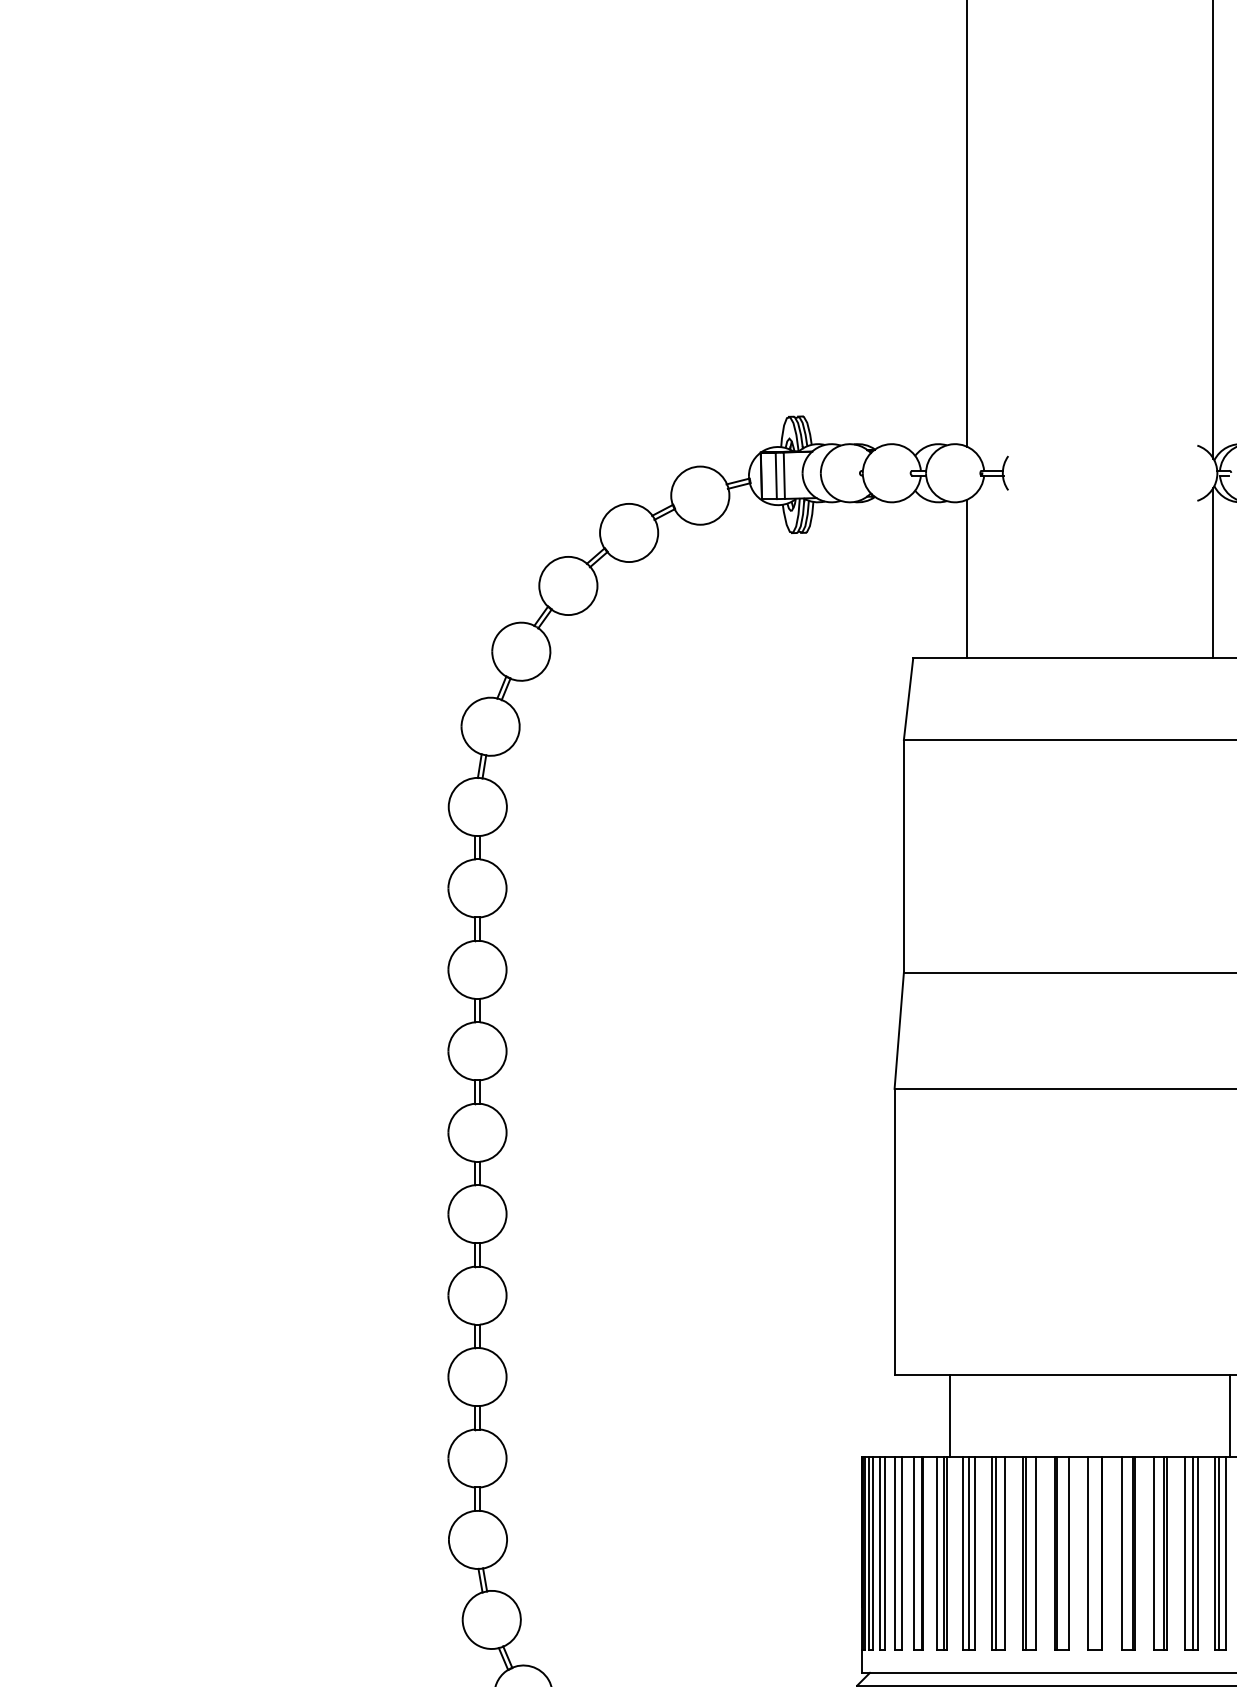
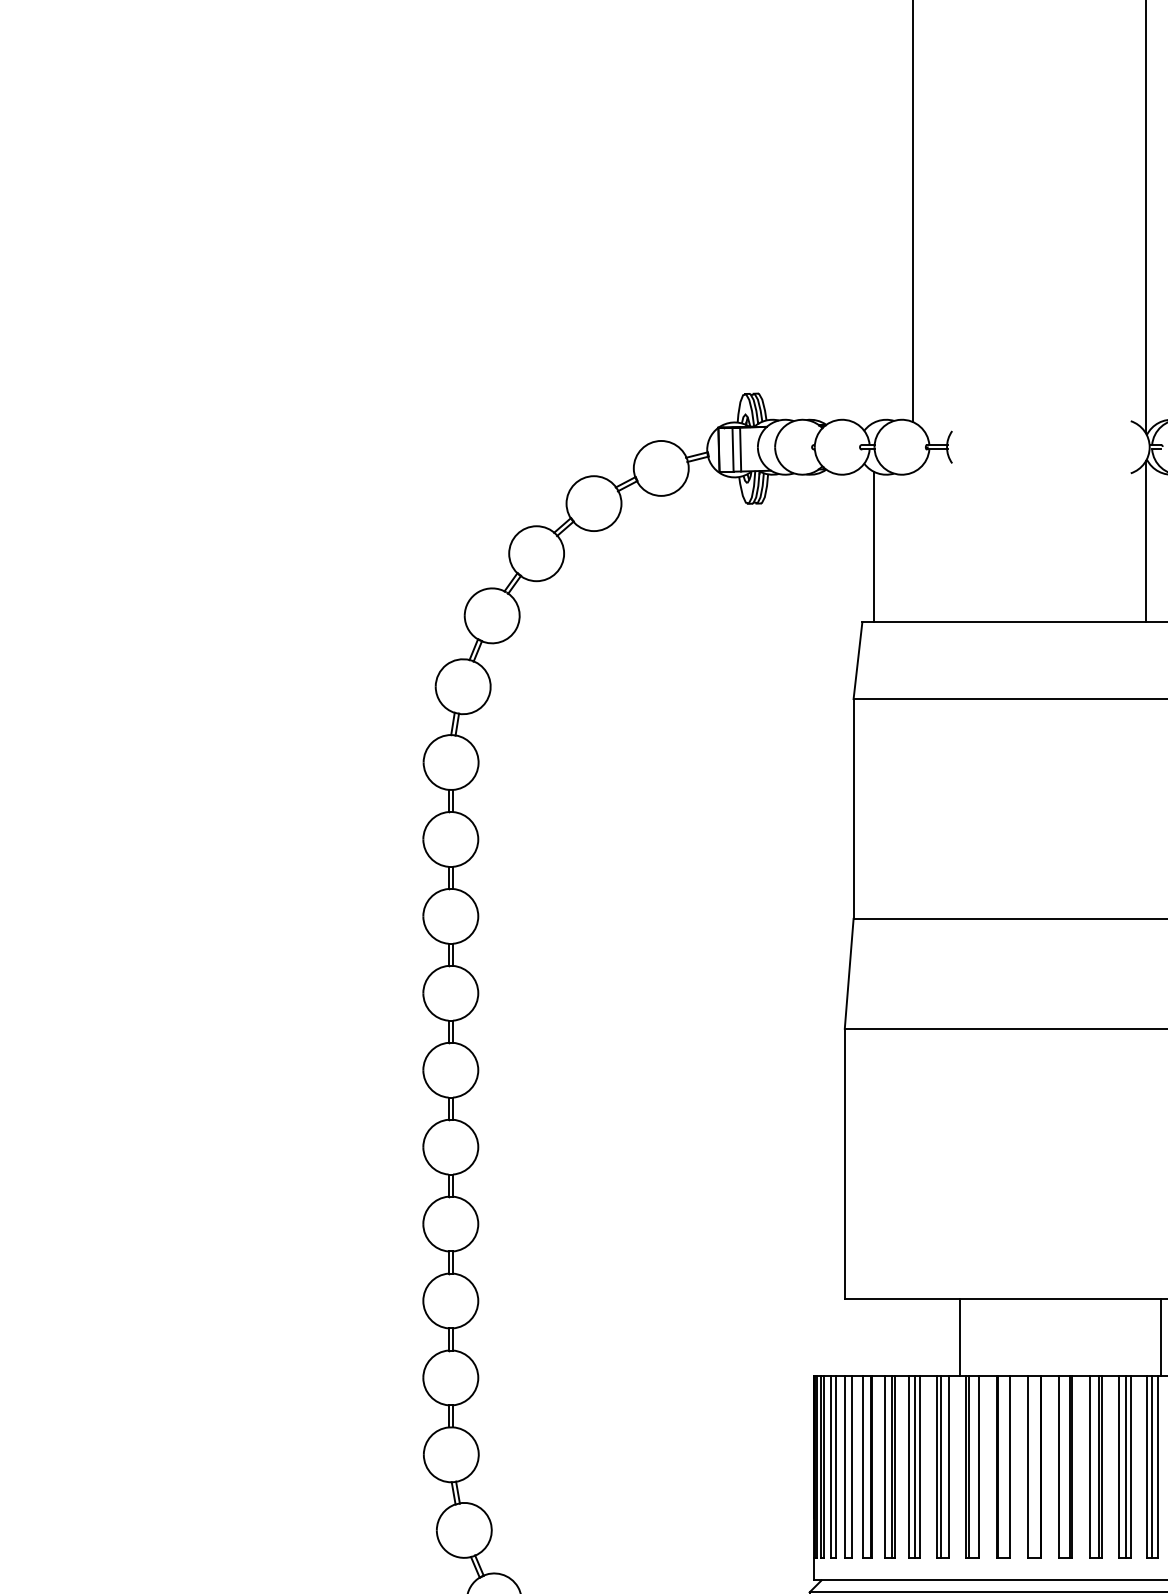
line: (966, 578) -> (873, 546), moved
line: (950, 1415) -> (959, 1337), moved

